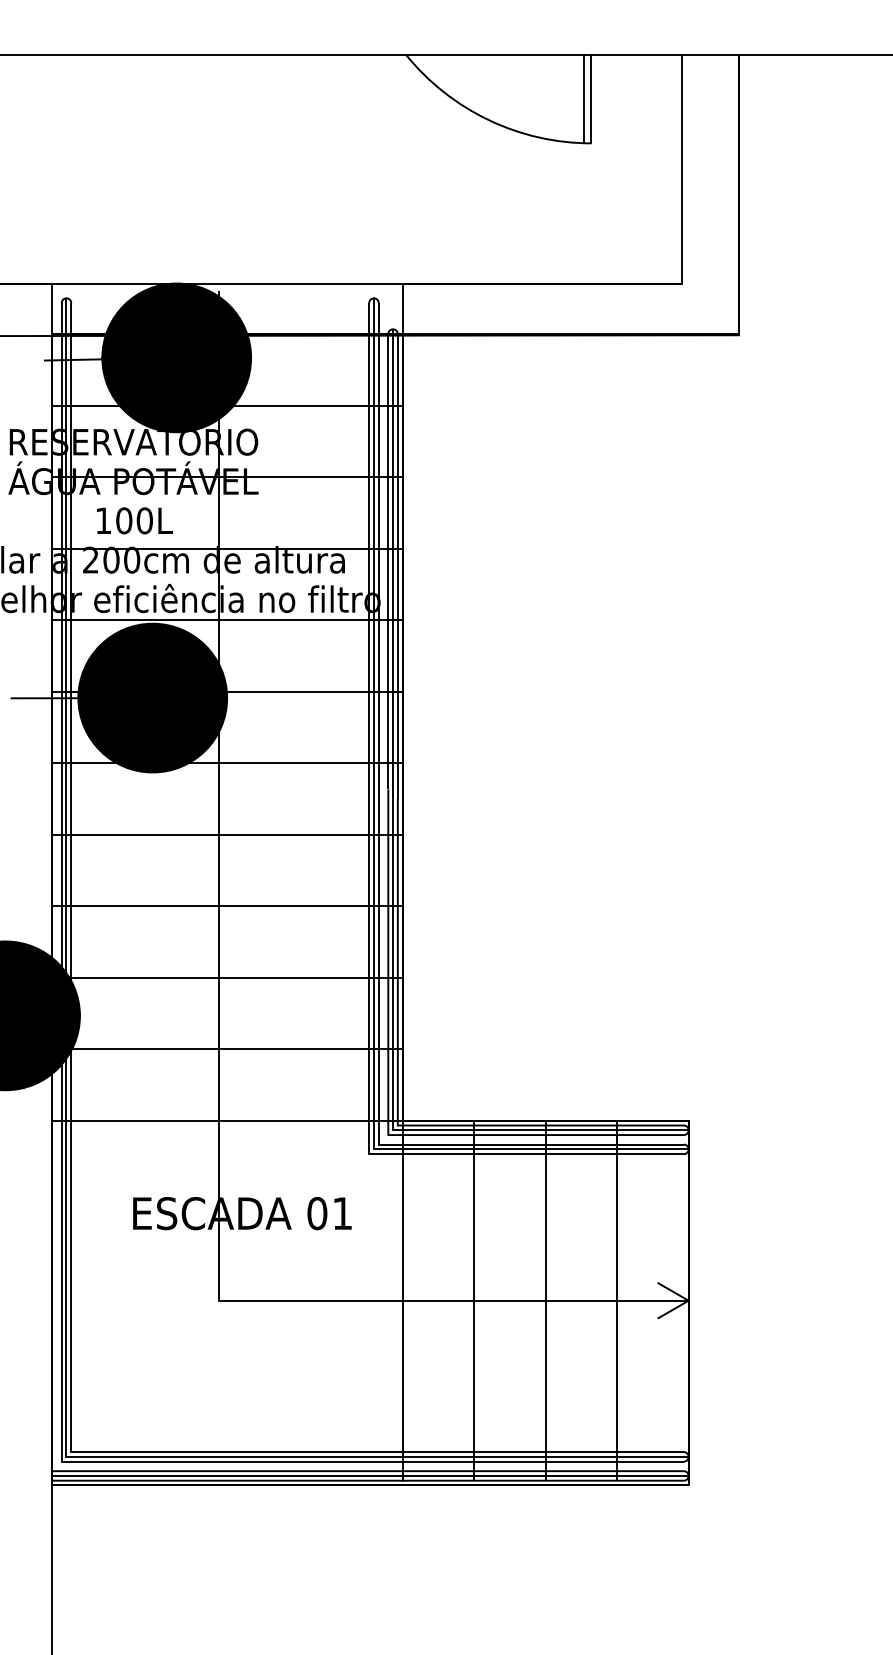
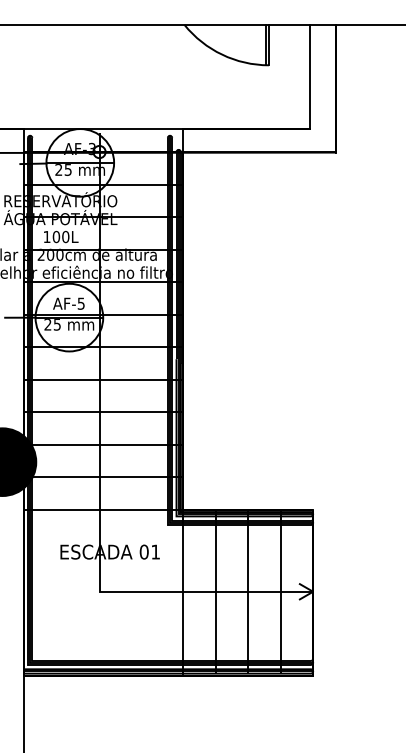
fill: (177, 357) -> (80, 162), removed
fill: (153, 697) -> (69, 317), removed

